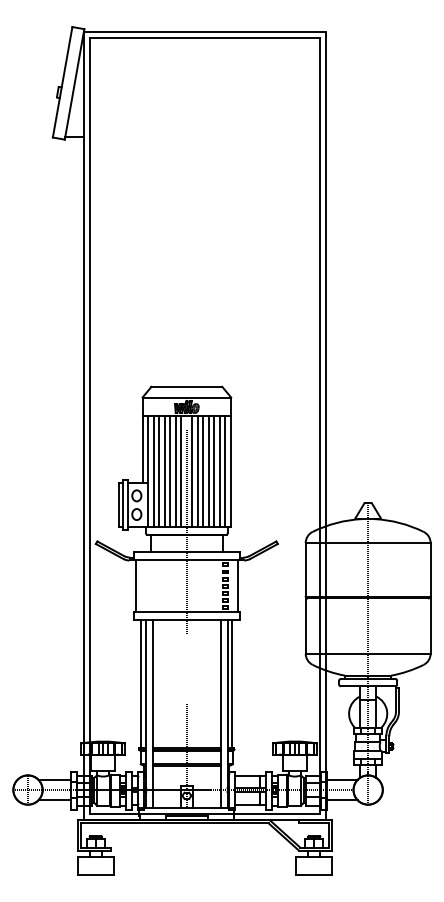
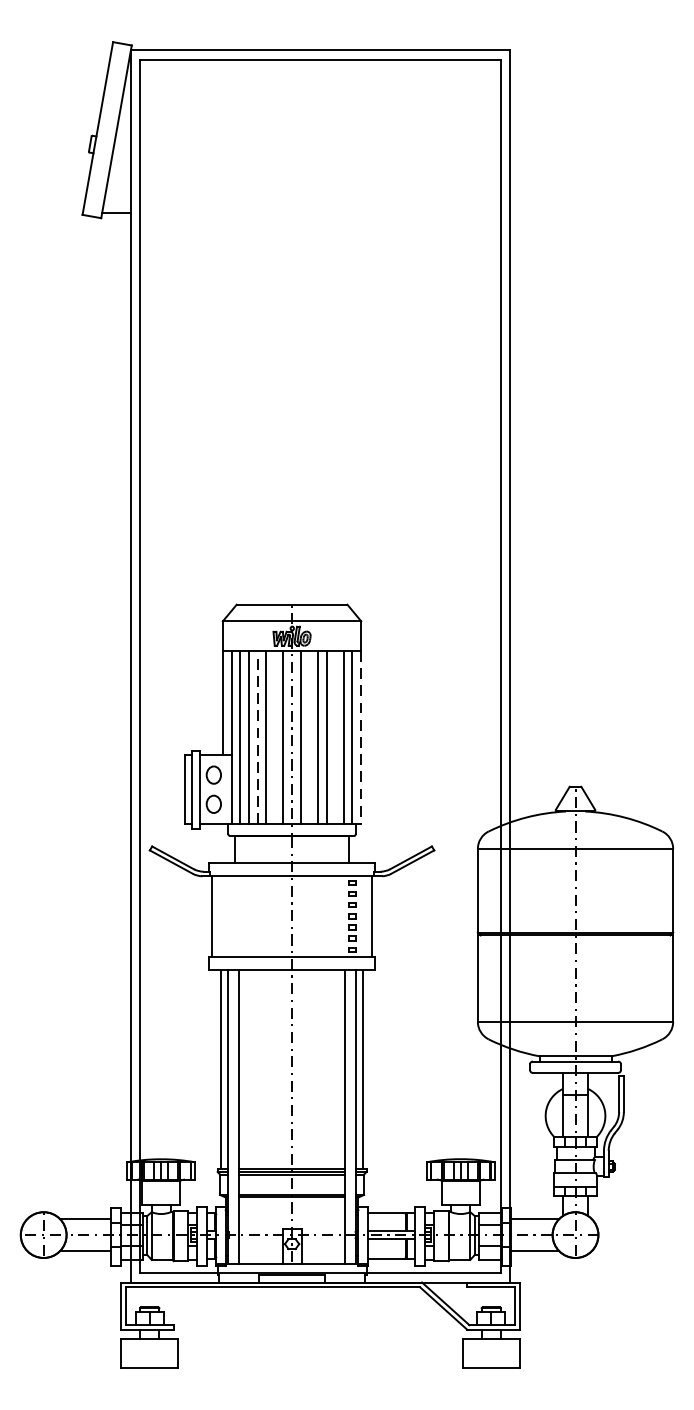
line: (164, 471) -> (257, 737), solid -> dashed
line: (175, 471) -> (274, 737), removed
line: (197, 471) -> (308, 737), removed
line: (214, 471) -> (335, 737), removed
line: (230, 472) -> (360, 738), solid -> dashed

